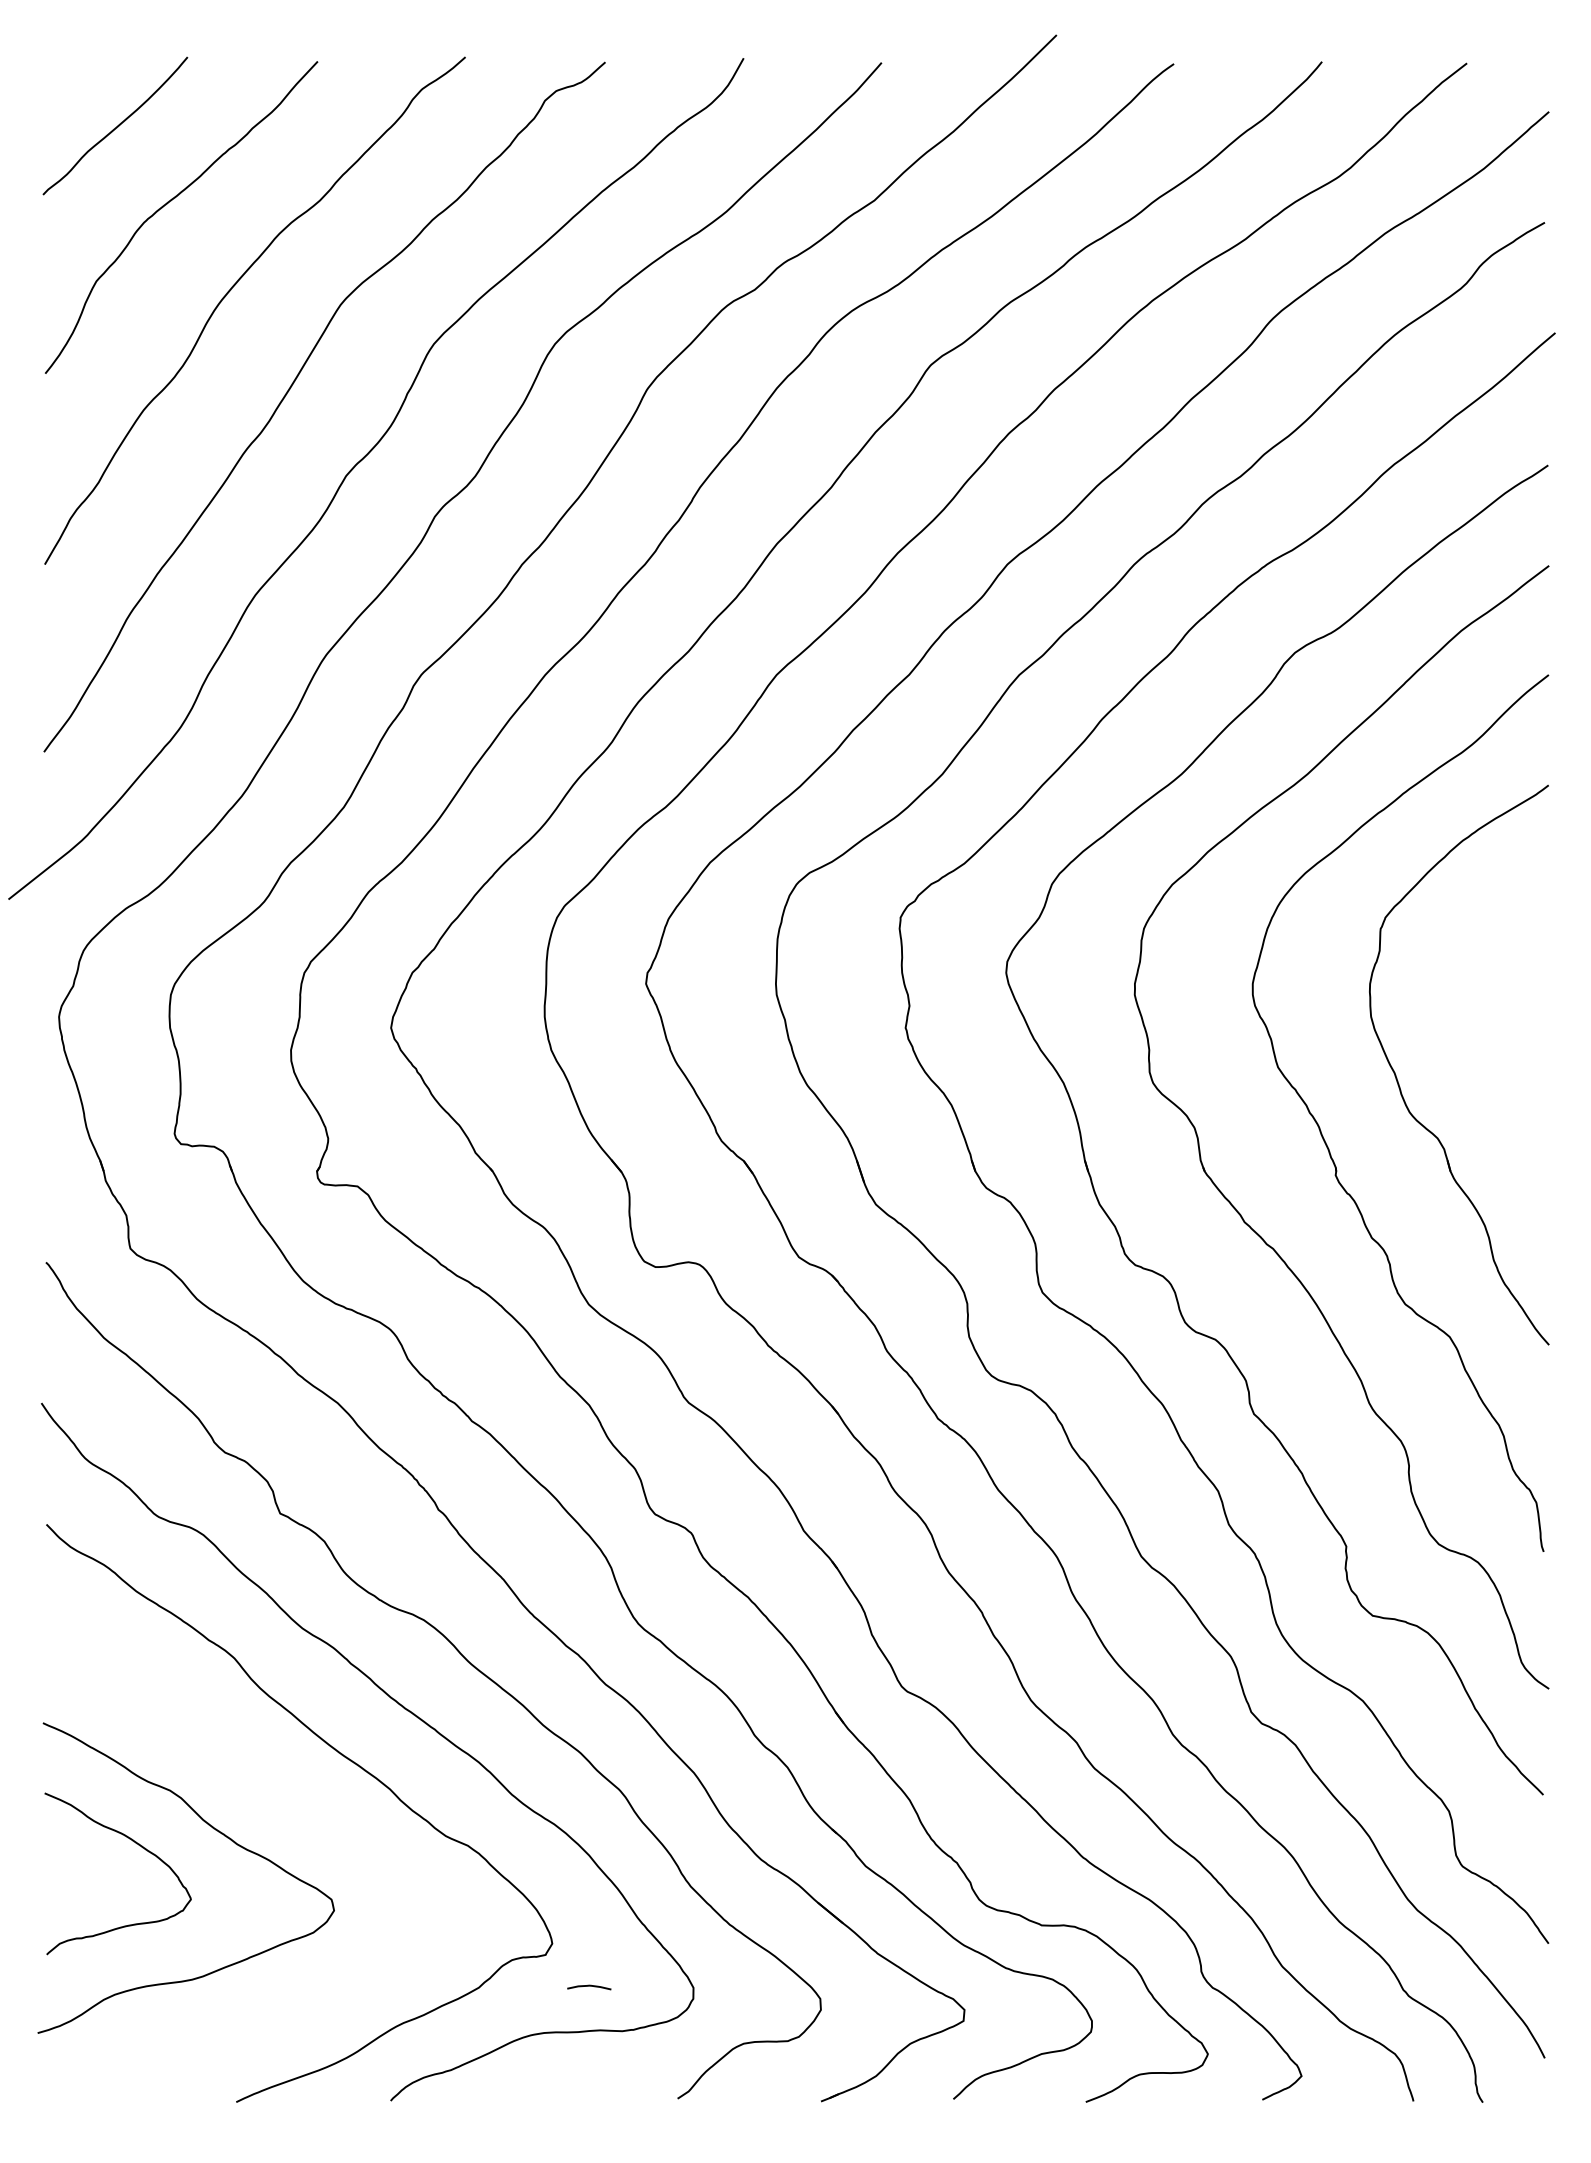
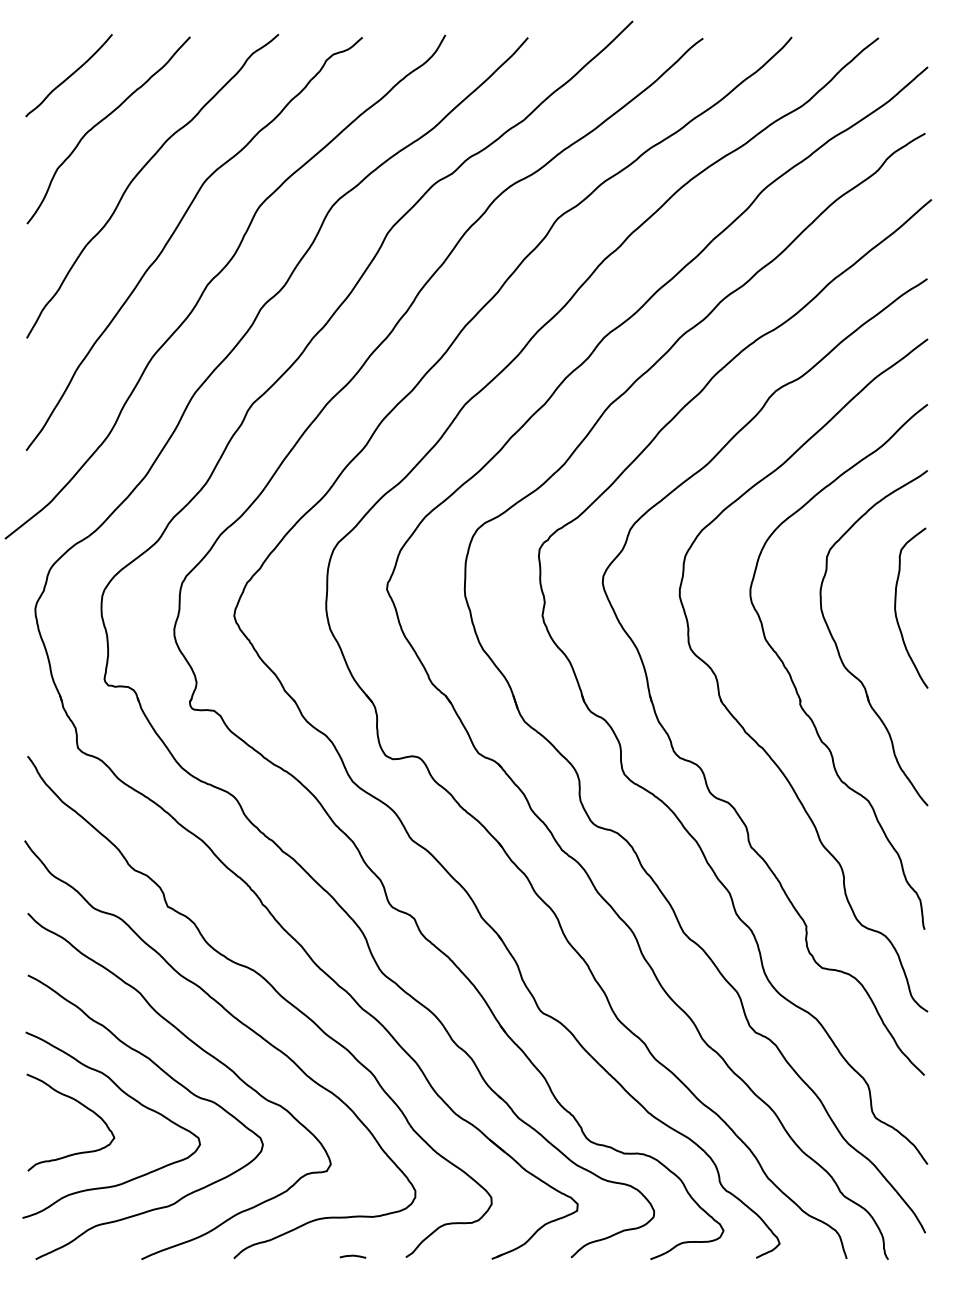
curve: (1496, 1010) -> (896, 605), added
curve: (291, 1805) -> (174, 1081), added
curve: (588, 1987) -> (352, 1256), moved

